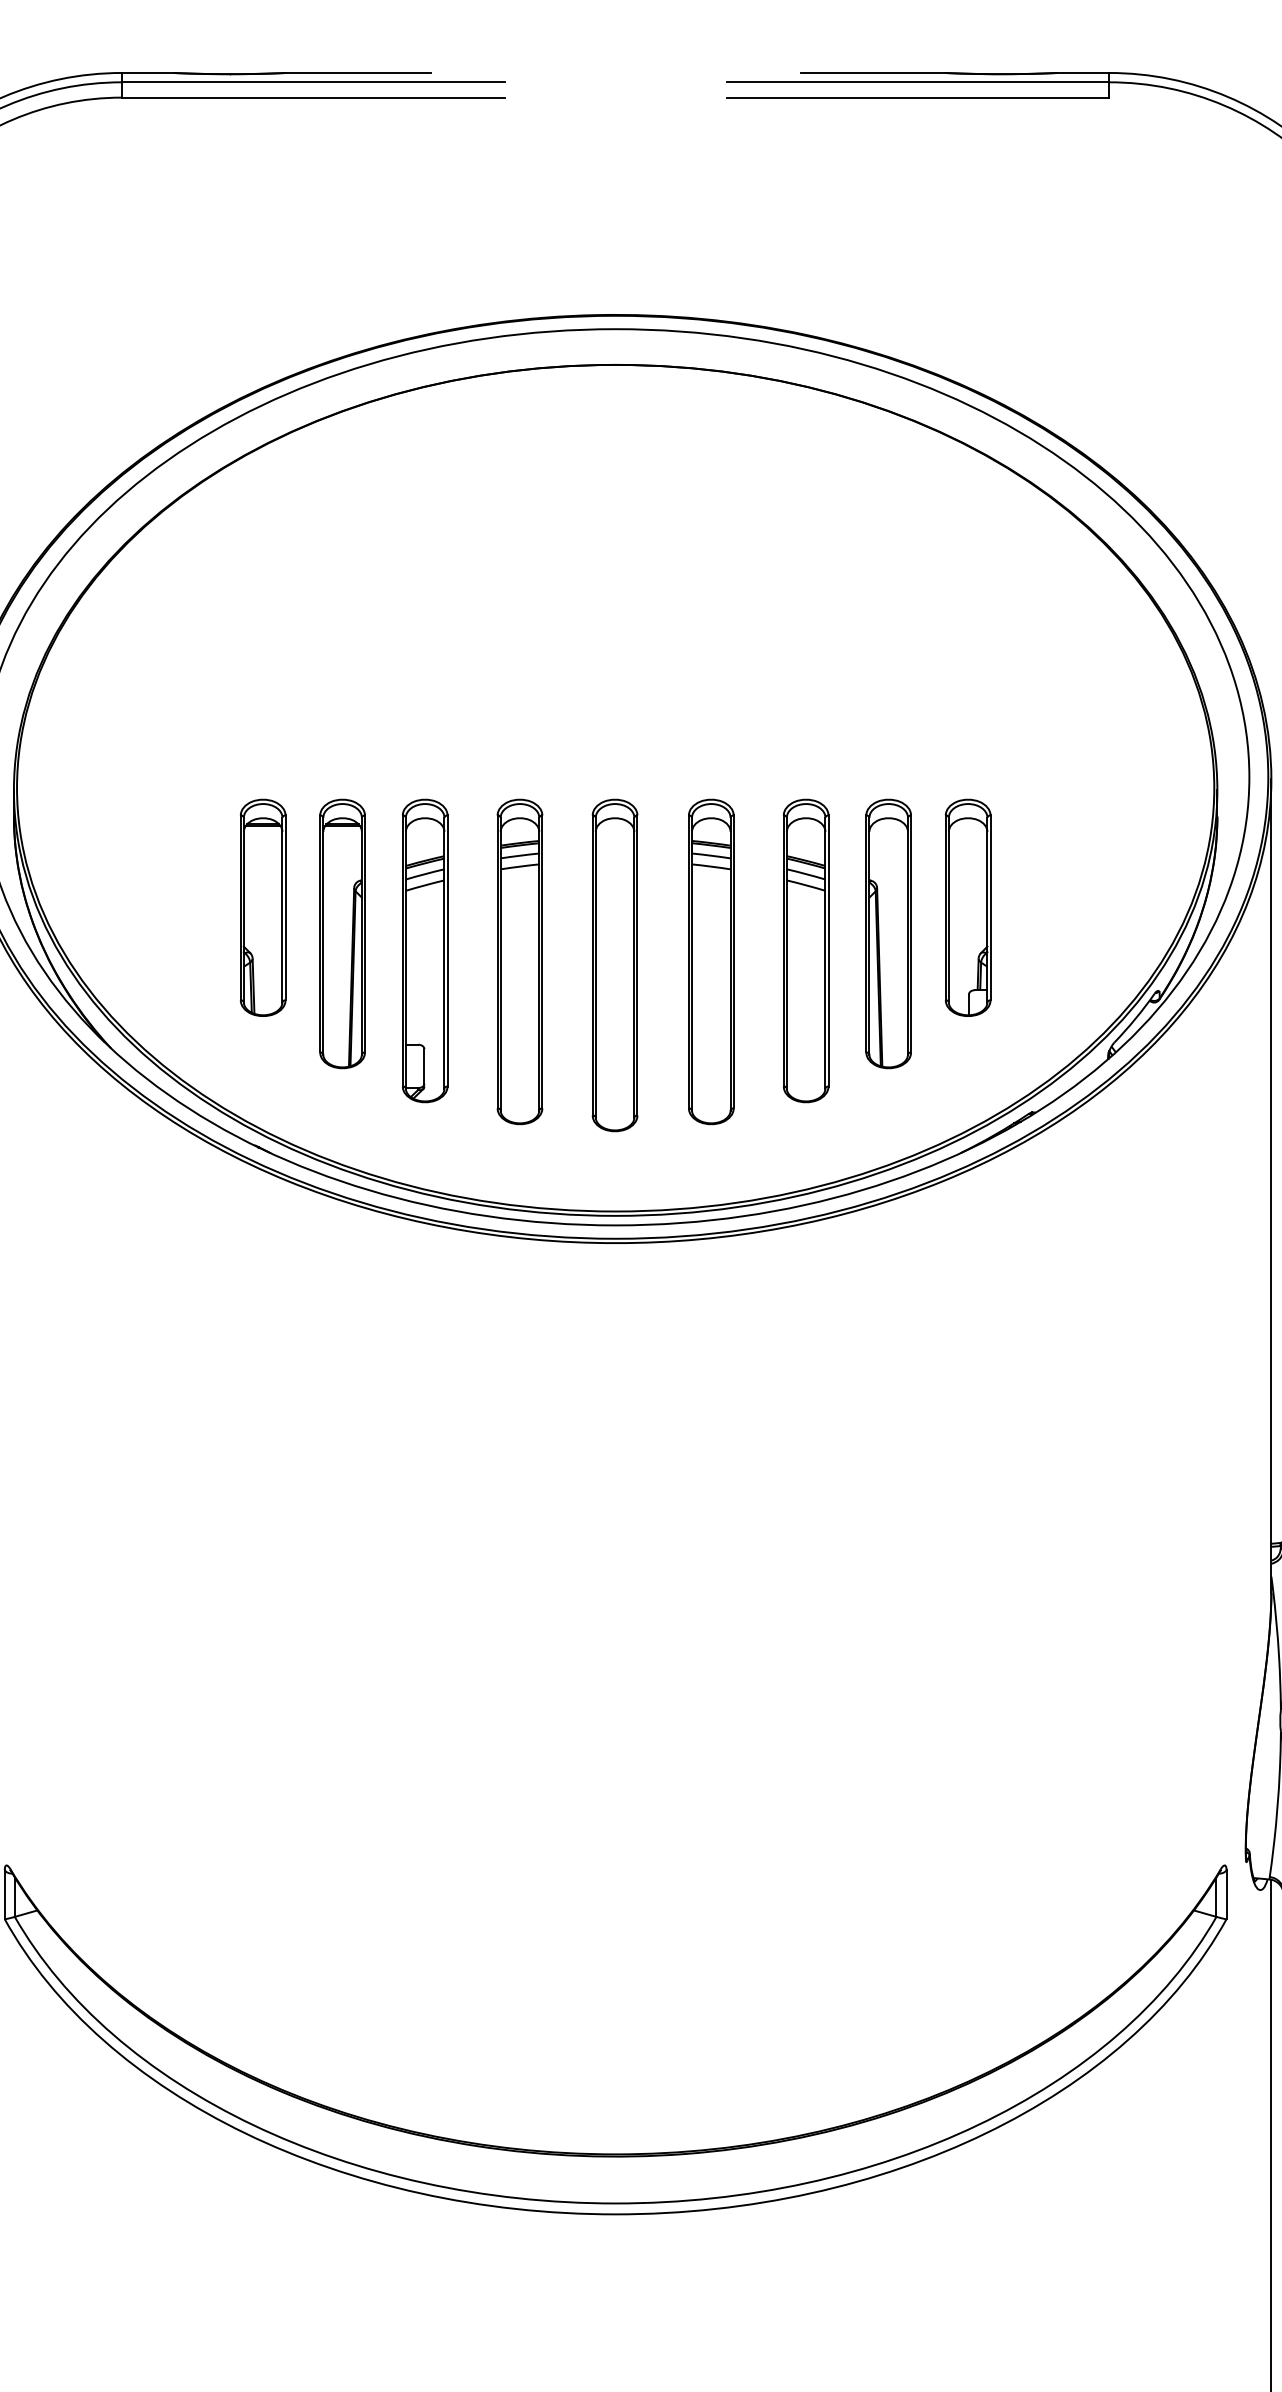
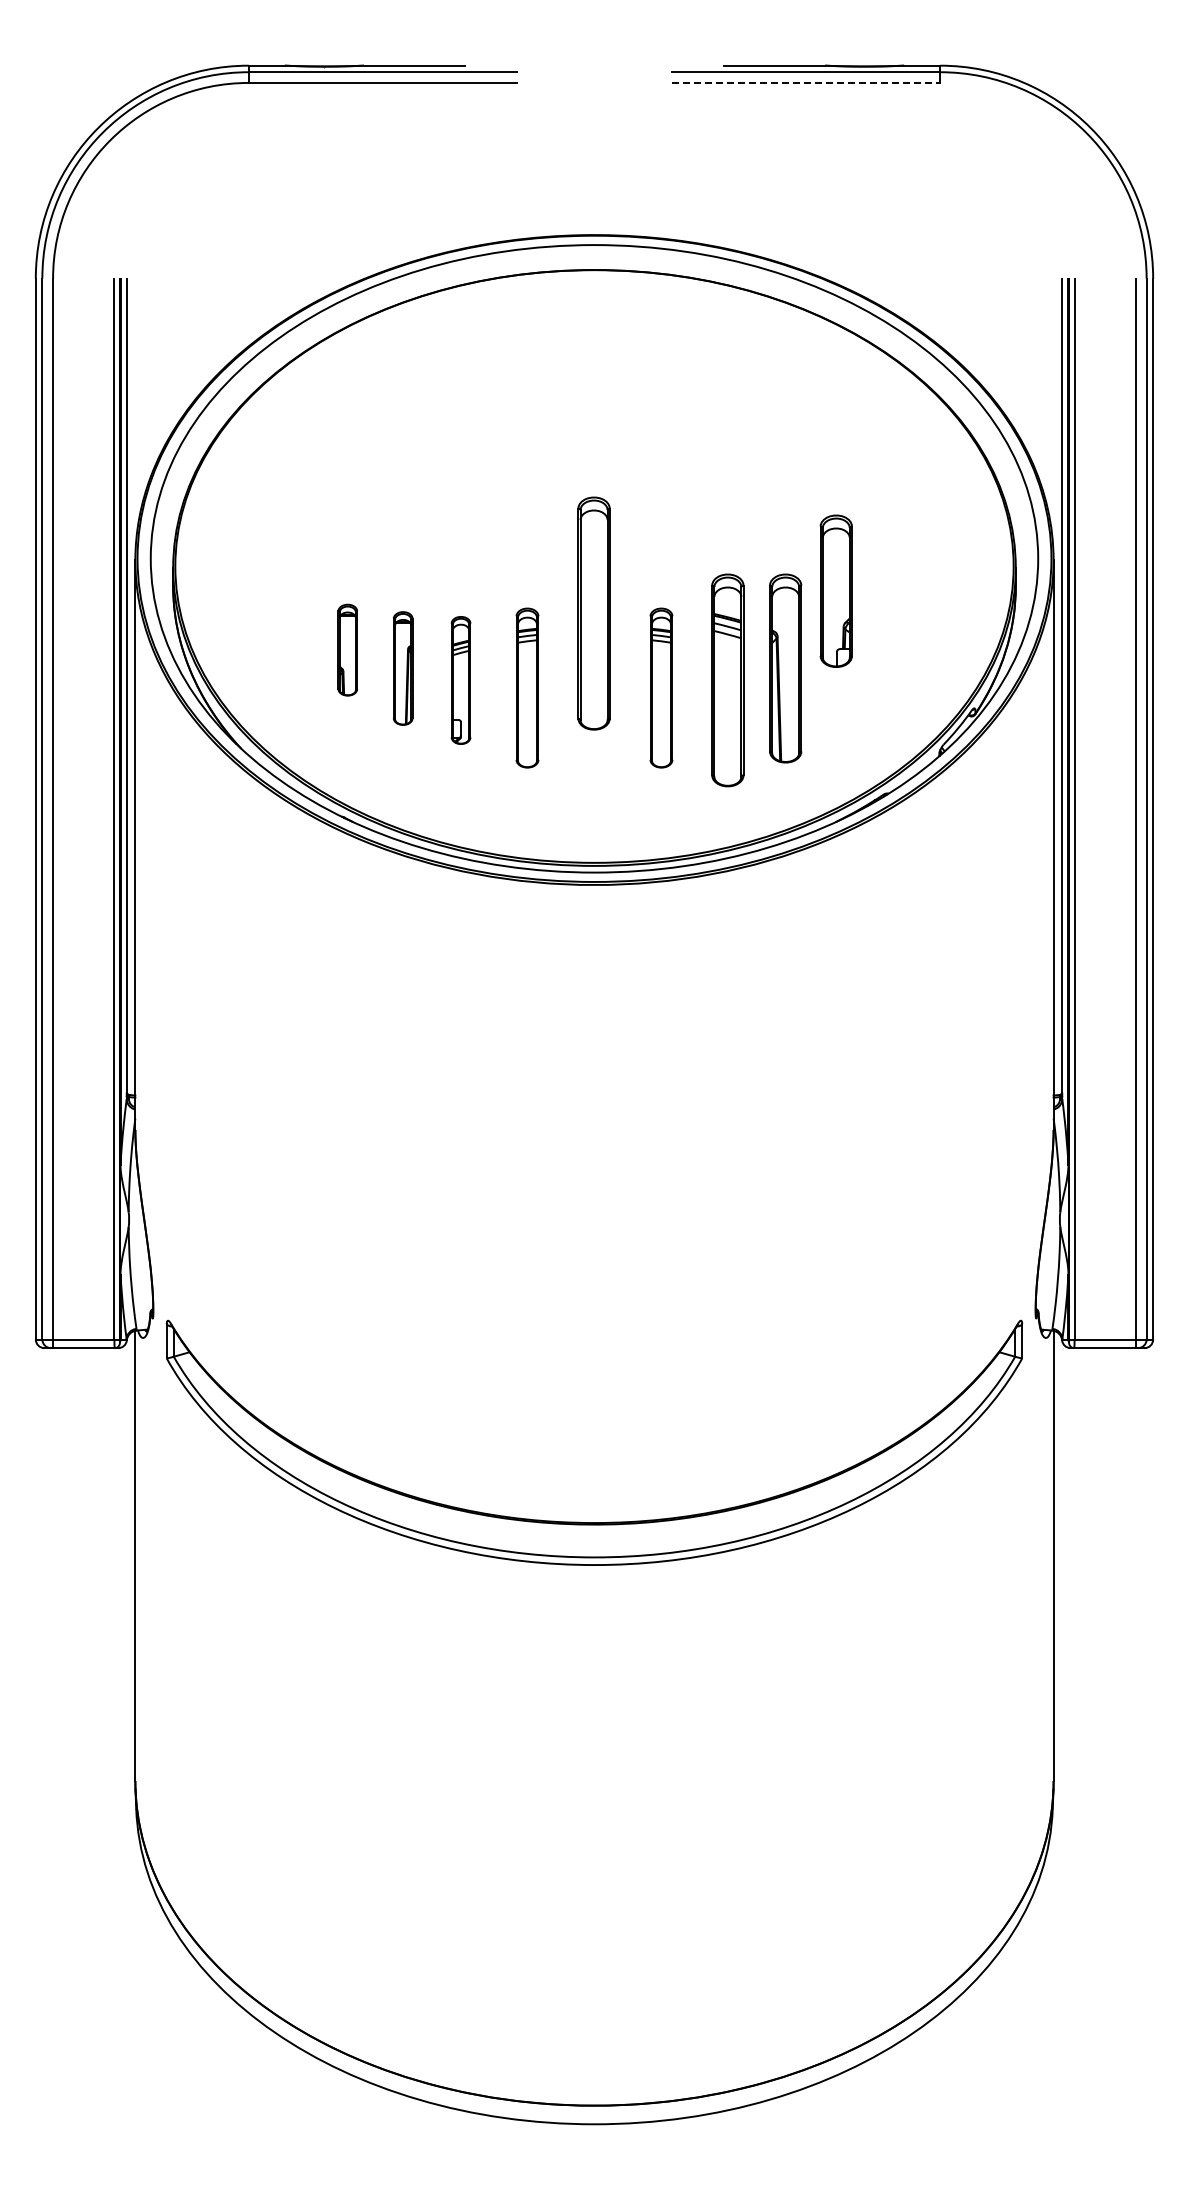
line: (918, 96) -> (806, 82), solid -> dashed
part: (262, 906) -> (347, 649), size x0.6
part: (967, 906) -> (835, 590), moved
part: (341, 933) -> (402, 668), size x0.6
part: (424, 951) -> (460, 680), size x0.6
part: (519, 961) -> (527, 687), size x0.7
part: (711, 961) -> (661, 687), size x0.7
part: (614, 965) -> (593, 613), moved

